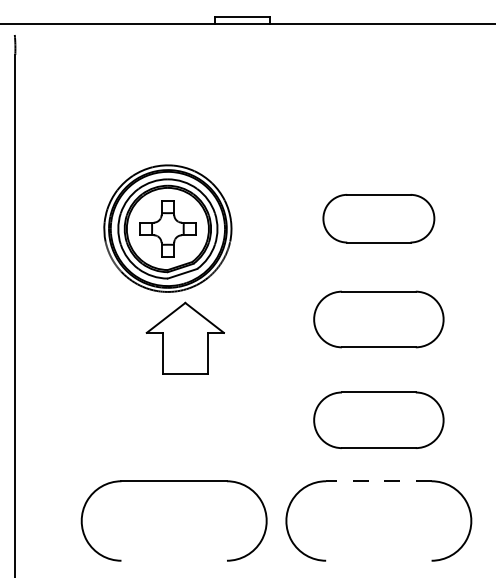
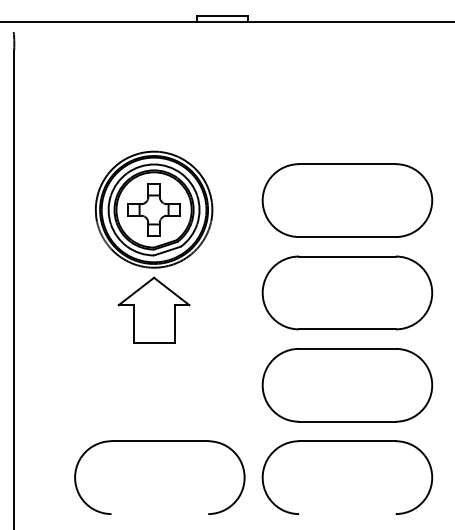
part: (378, 218) -> (347, 200), size x1.67
part: (378, 319) -> (347, 292), size x1.43
part: (184, 337) -> (153, 309), moved
part: (378, 420) -> (347, 385), size x1.43
line: (377, 481) -> (346, 441), dashed -> solid

